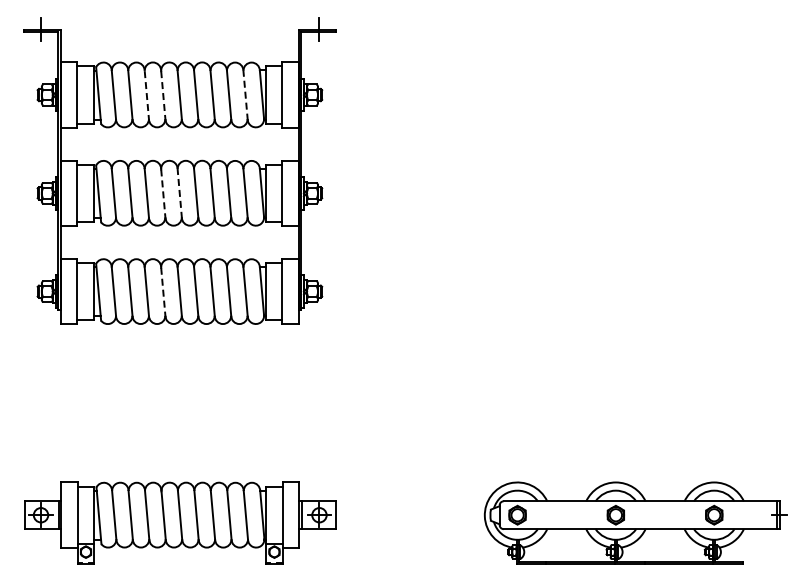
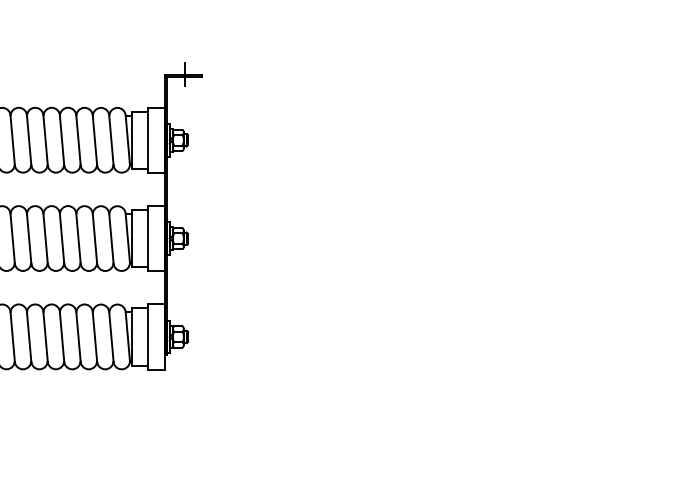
line: (163, 95) -> (29, 140), dashed -> solid
line: (245, 95) -> (111, 140), dashed -> solid
line: (146, 96) -> (12, 141), dashed -> solid
line: (163, 193) -> (29, 238), dashed -> solid
line: (179, 193) -> (45, 238), dashed -> solid
line: (163, 291) -> (29, 336), dashed -> solid

